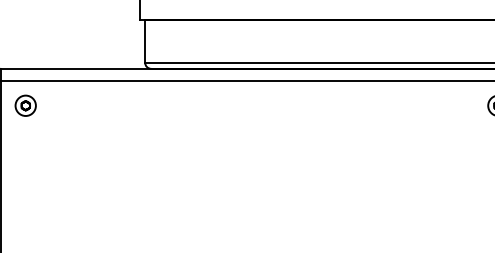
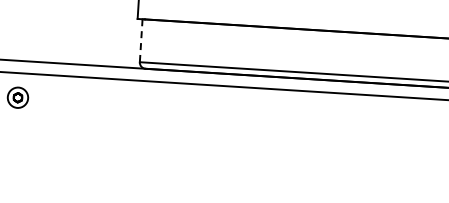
line: (145, 41) -> (141, 41), solid -> dashed

